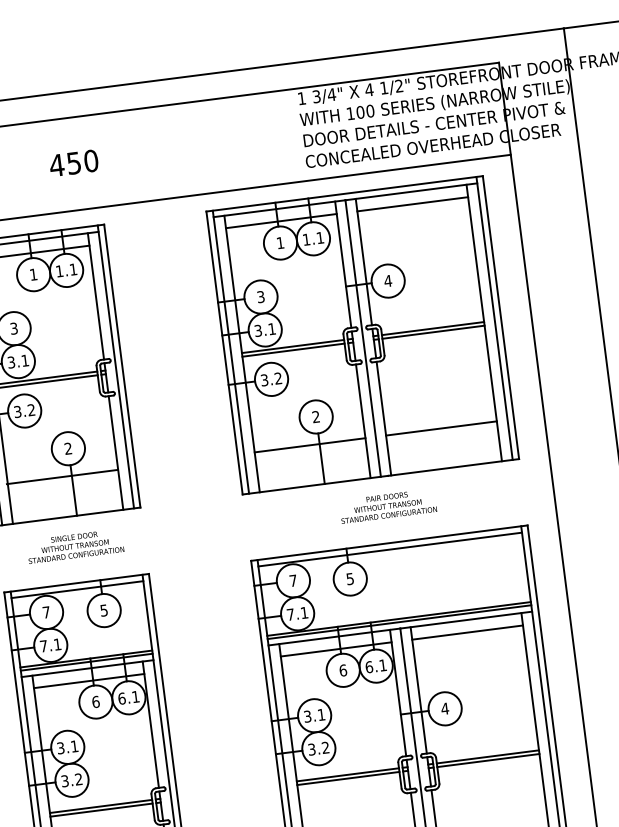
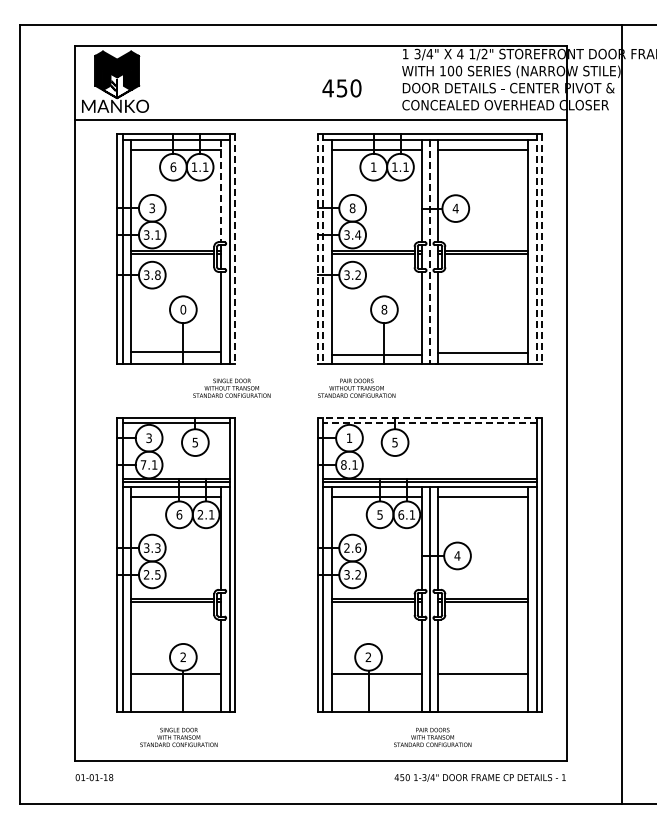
text: (73, 163) -> (341, 88), moved
text: (33, 275) -> (173, 167), 1 -> 6
line: (95, 297) -> (220, 191), solid -> dashed
text: (260, 297) -> (352, 208), 3 -> 8
line: (501, 317) -> (542, 249), solid -> dashed
line: (494, 318) -> (536, 249), solid -> dashed
text: (272, 328) -> (358, 234), 3.1 -> 3.4
line: (362, 339) -> (429, 252), solid -> dashed
line: (231, 352) -> (323, 249), solid -> dashed
line: (224, 353) -> (317, 249), solid -> dashed
line: (121, 366) -> (234, 249), solid -> dashed
text: (30, 409) -> (157, 274), 3.2 -> 3.8
text: (316, 416) -> (384, 309), 2 -> 8
line: (441, 428) -> (483, 352), moved
line: (309, 445) -> (376, 354), moved
text: (68, 448) -> (183, 309), 2 -> 0
line: (62, 476) -> (175, 351), moved
text: (387, 505) -> (356, 387), moved
line: (388, 542) -> (429, 417), solid -> dashed
text: (74, 545) -> (231, 387), moved
line: (389, 550) -> (429, 423), solid -> dashed
text: (293, 579) -> (349, 437), 7 -> 1
text: (45, 612) -> (148, 438), 7 -> 3
text: (290, 614) -> (343, 464), 7.1 -> 8.1
text: (343, 669) -> (380, 514), 6 -> 5
text: (121, 698) -> (200, 514), 6.1 -> 2.1
text: (314, 714) -> (352, 547), 3.1 -> 2.6
text: (74, 745) -> (157, 547), 3.1 -> 3.3
text: (72, 779) -> (152, 574), 3.2 -> 2.5

